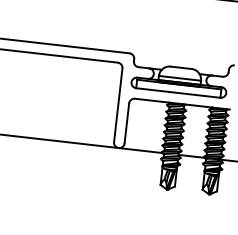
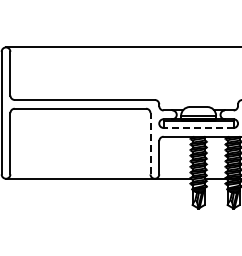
line: (178, 93) -> (198, 128), solid -> dashed
line: (118, 105) -> (150, 143), solid -> dashed

